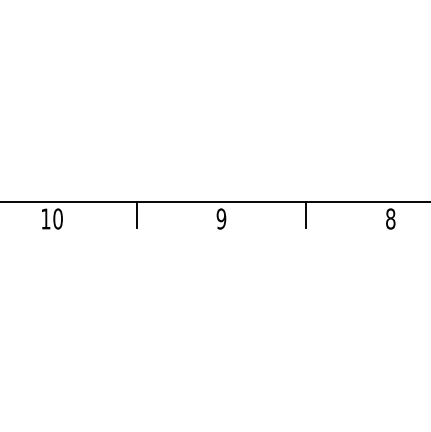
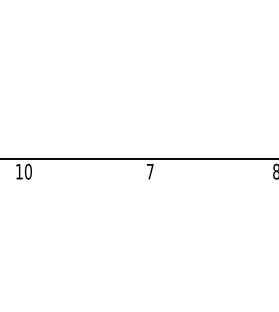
line: (137, 214) -> (87, 168), removed
line: (306, 214) -> (213, 168), removed
text: (221, 218) -> (150, 171), 9 -> 7

